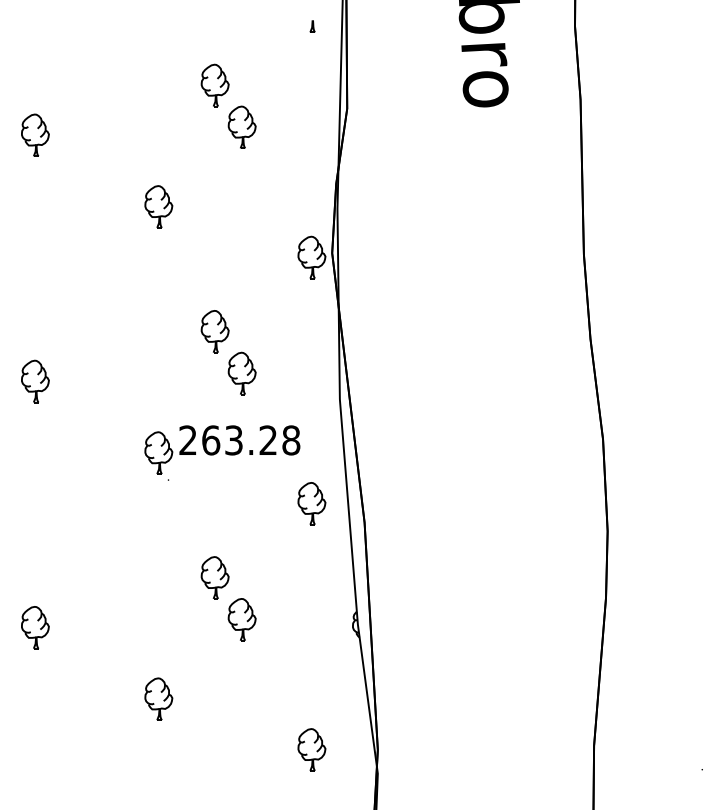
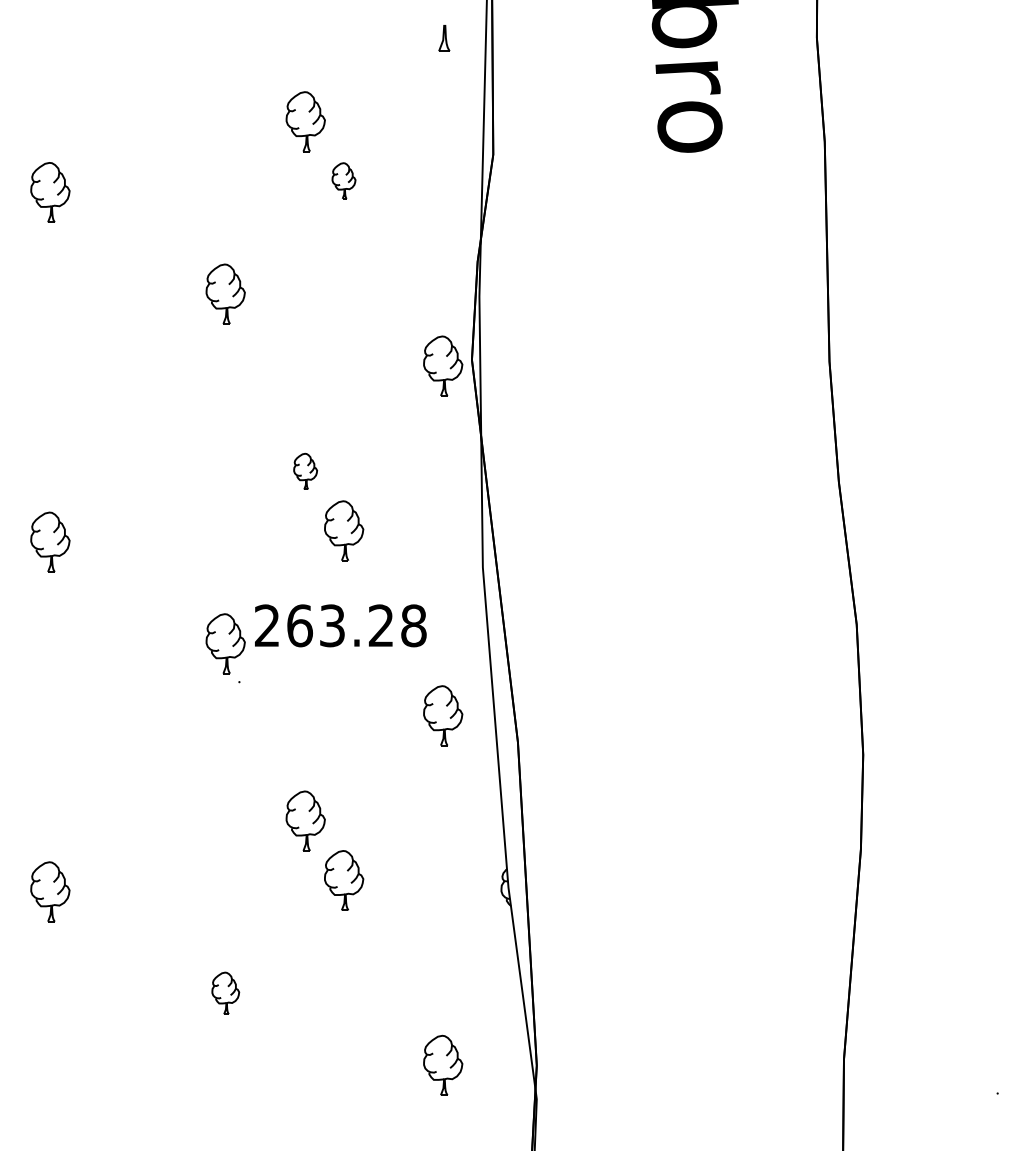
part: (312, 26) -> (443, 37), size x1.6
part: (241, 126) -> (343, 179), size x0.6
part: (214, 331) -> (304, 471), size x0.6
part: (158, 698) -> (225, 992), size x0.7

